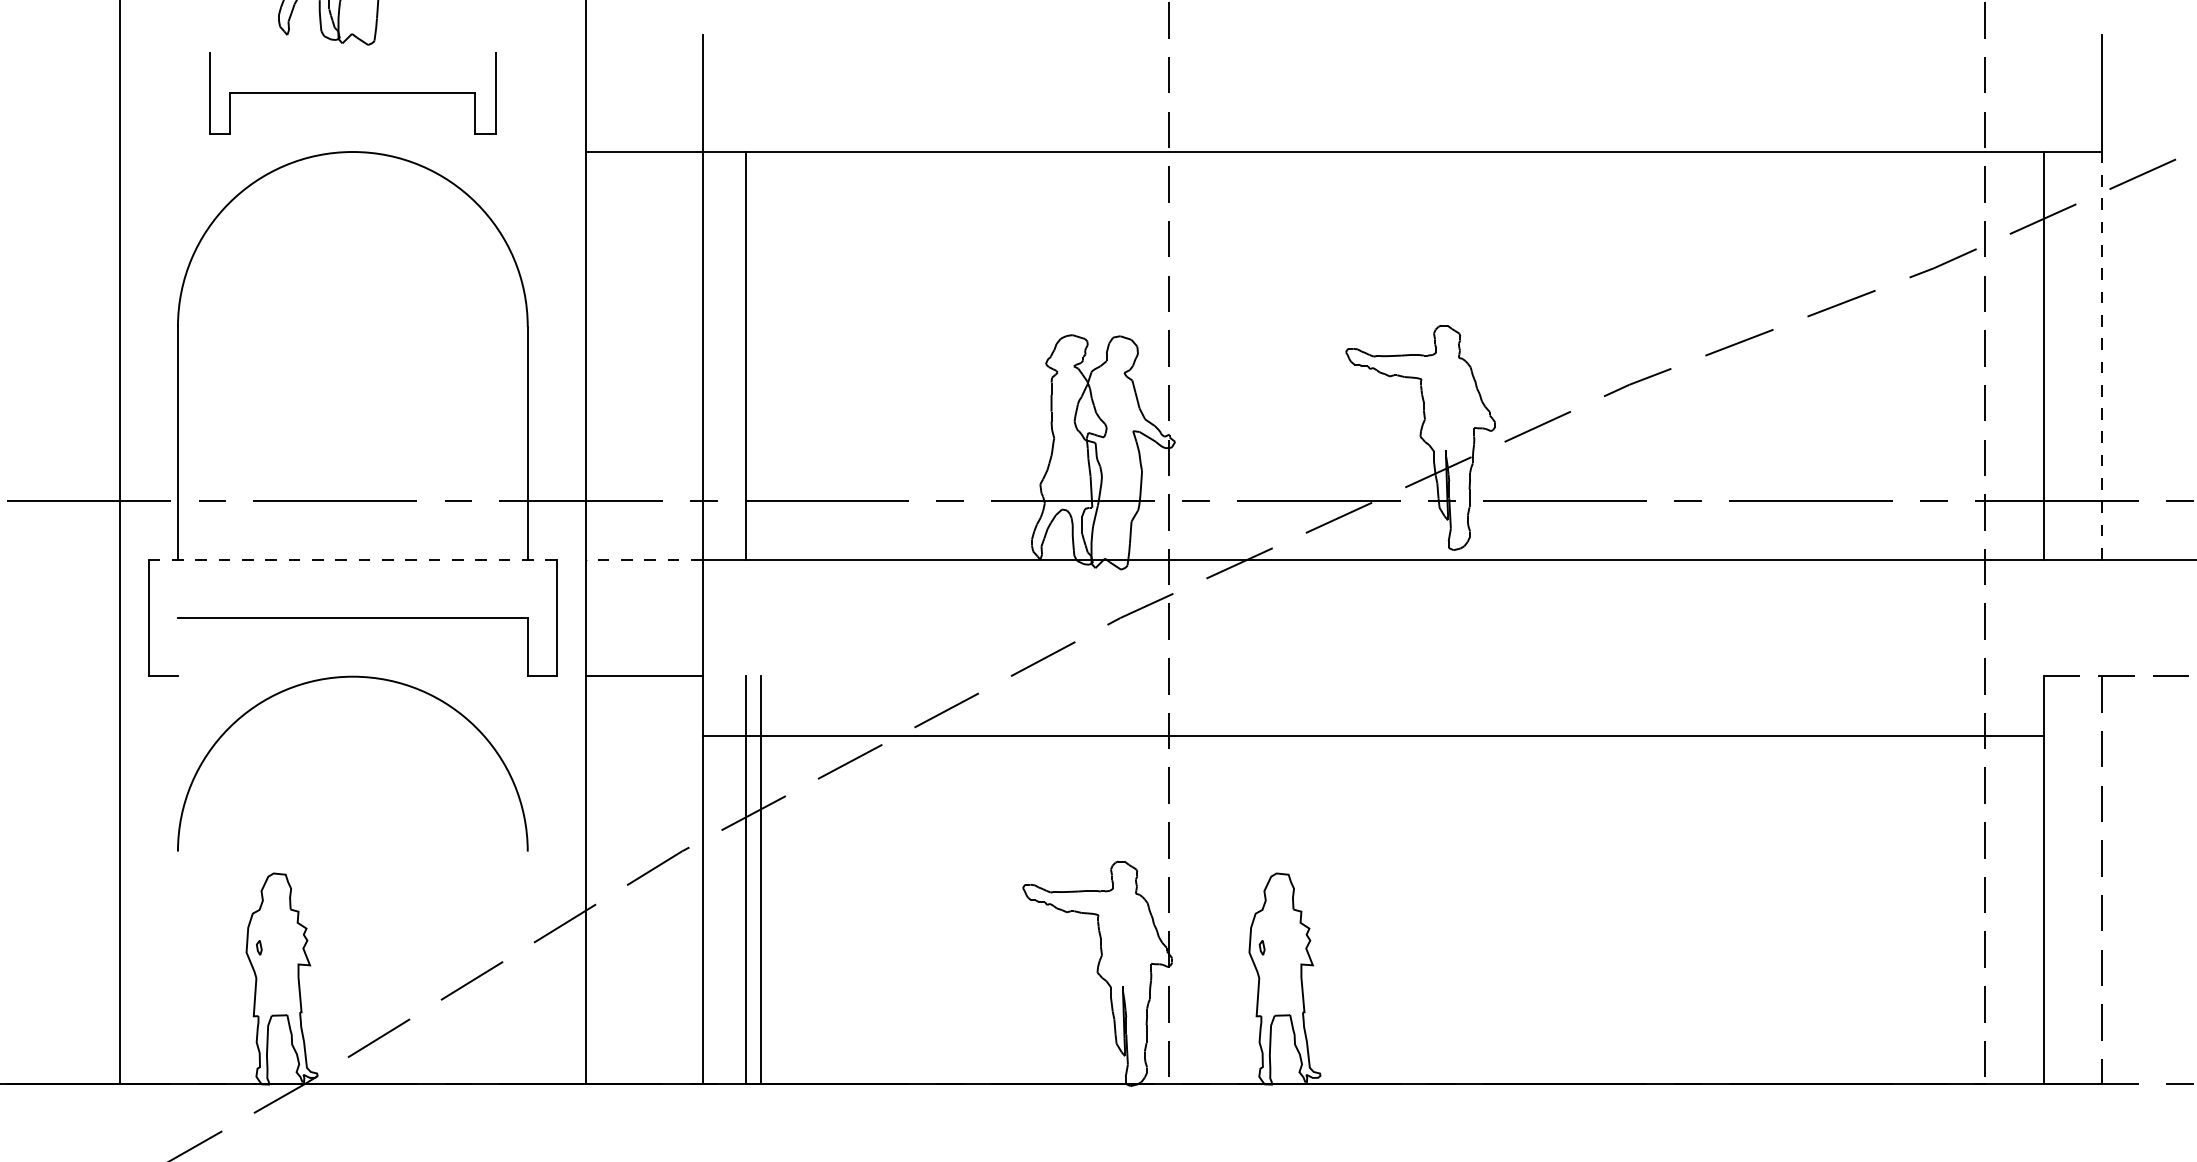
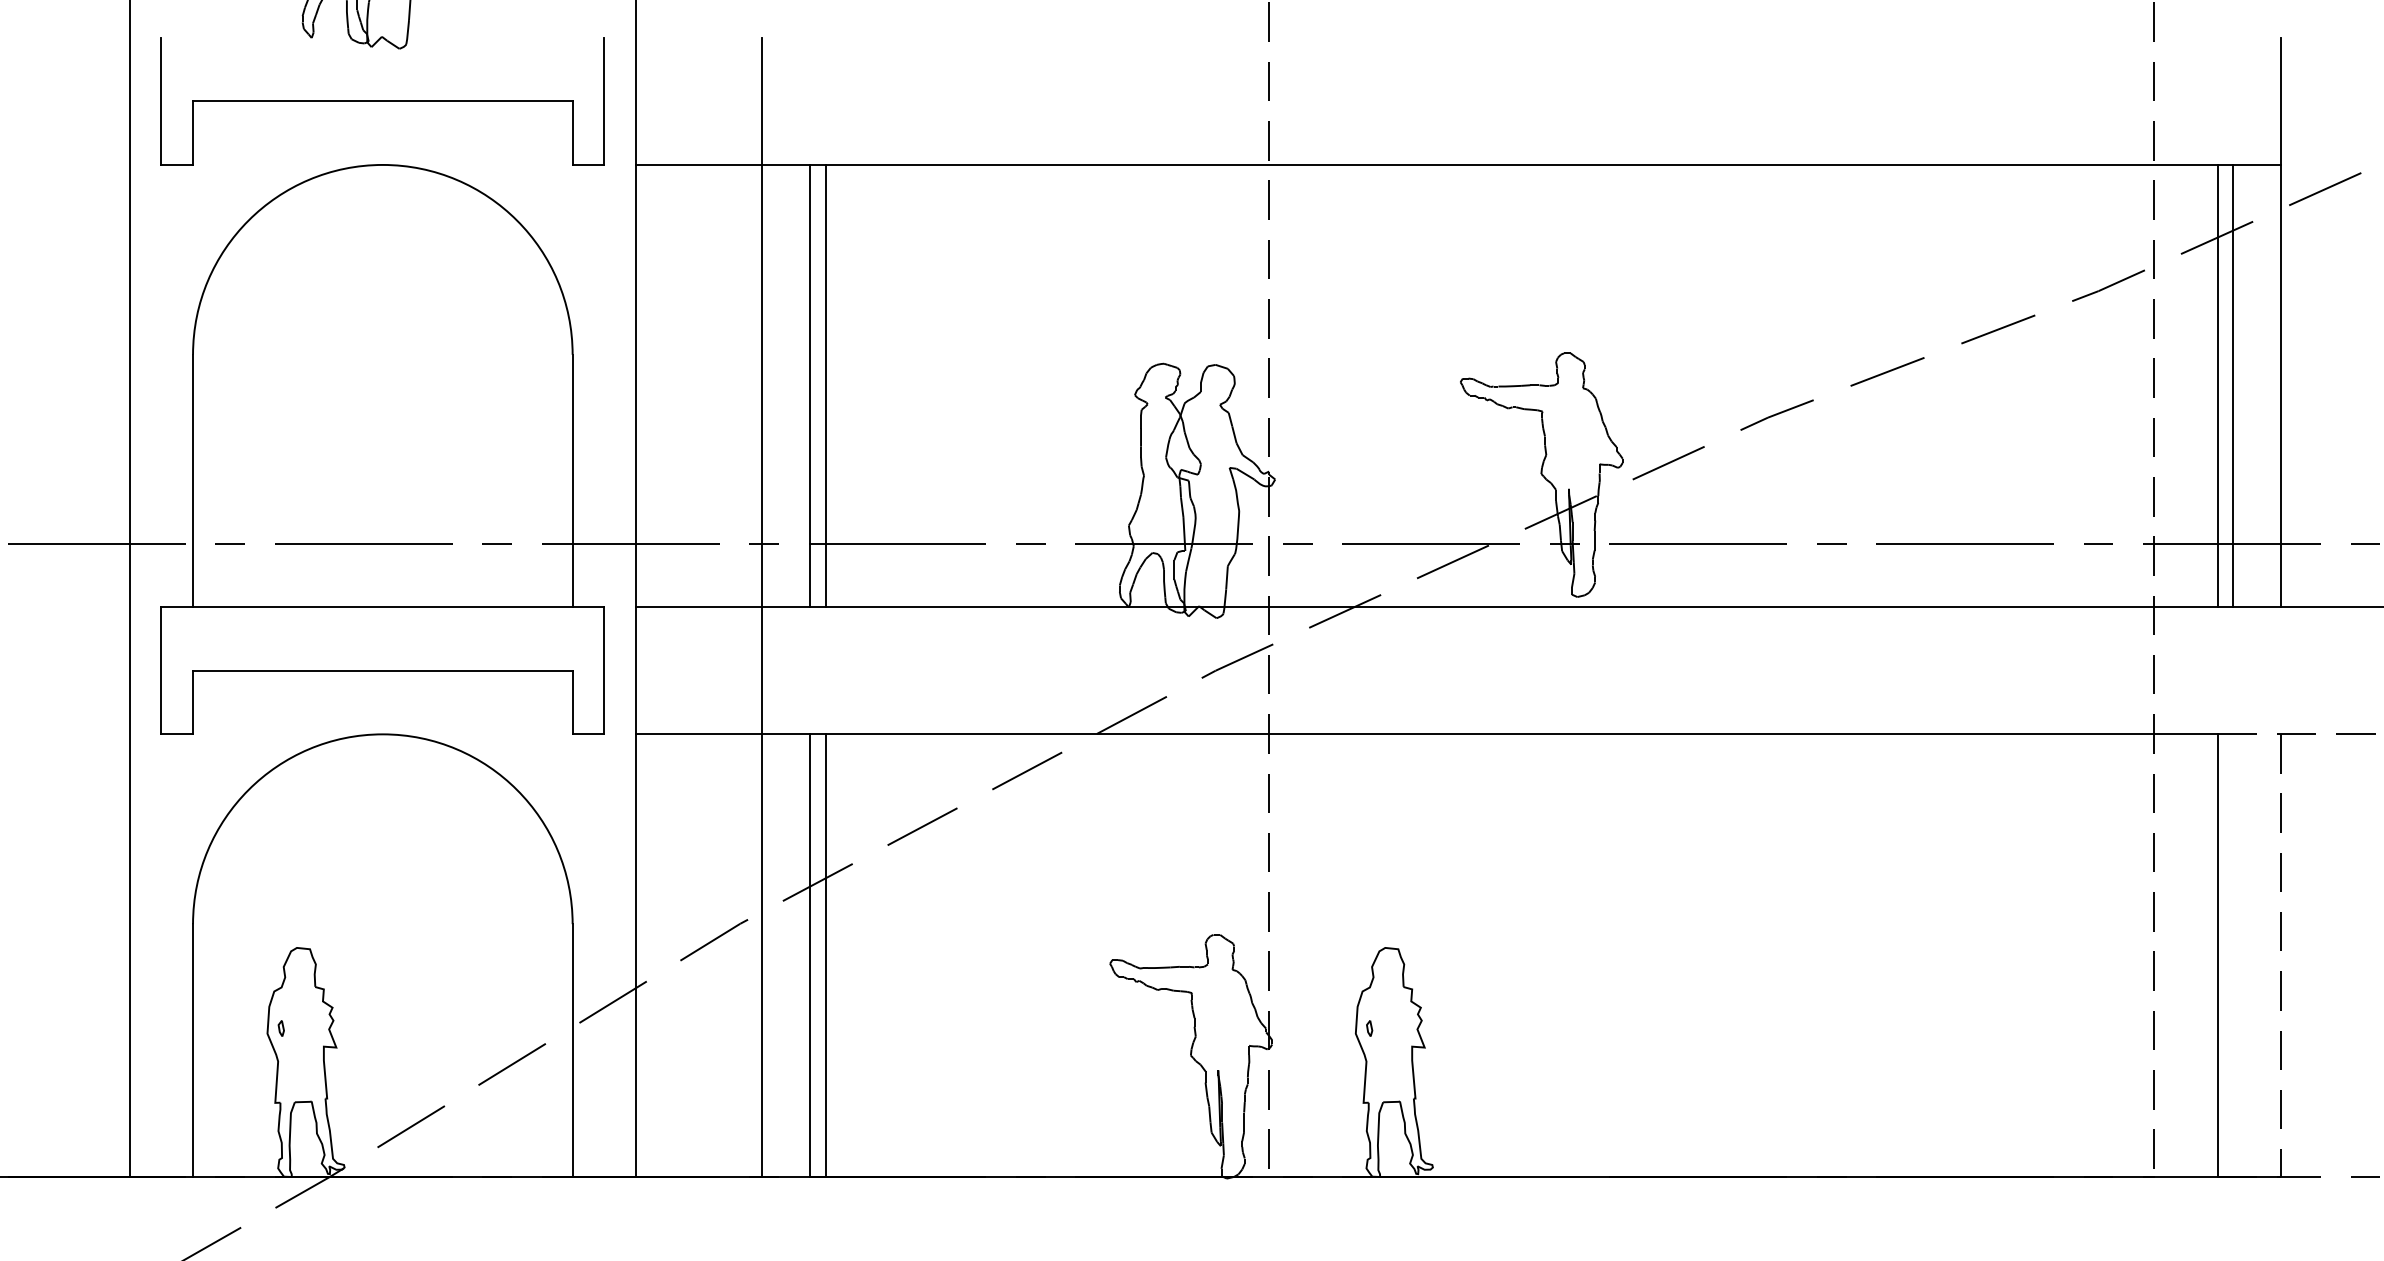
part: (352, 93) -> (382, 101), size x1.43
line: (760, 355) -> (825, 385), added
line: (2058, 355) -> (2233, 385), added
line: (2101, 355) -> (2280, 385), dashed -> solid
line: (353, 559) -> (383, 607), dashed -> solid
line: (643, 559) -> (698, 607), dashed -> solid
line: (178, 646) -> (193, 701), added
line: (1372, 735) -> (1489, 733), moved
line: (178, 968) -> (193, 1050), added
line: (527, 968) -> (572, 1050), added

